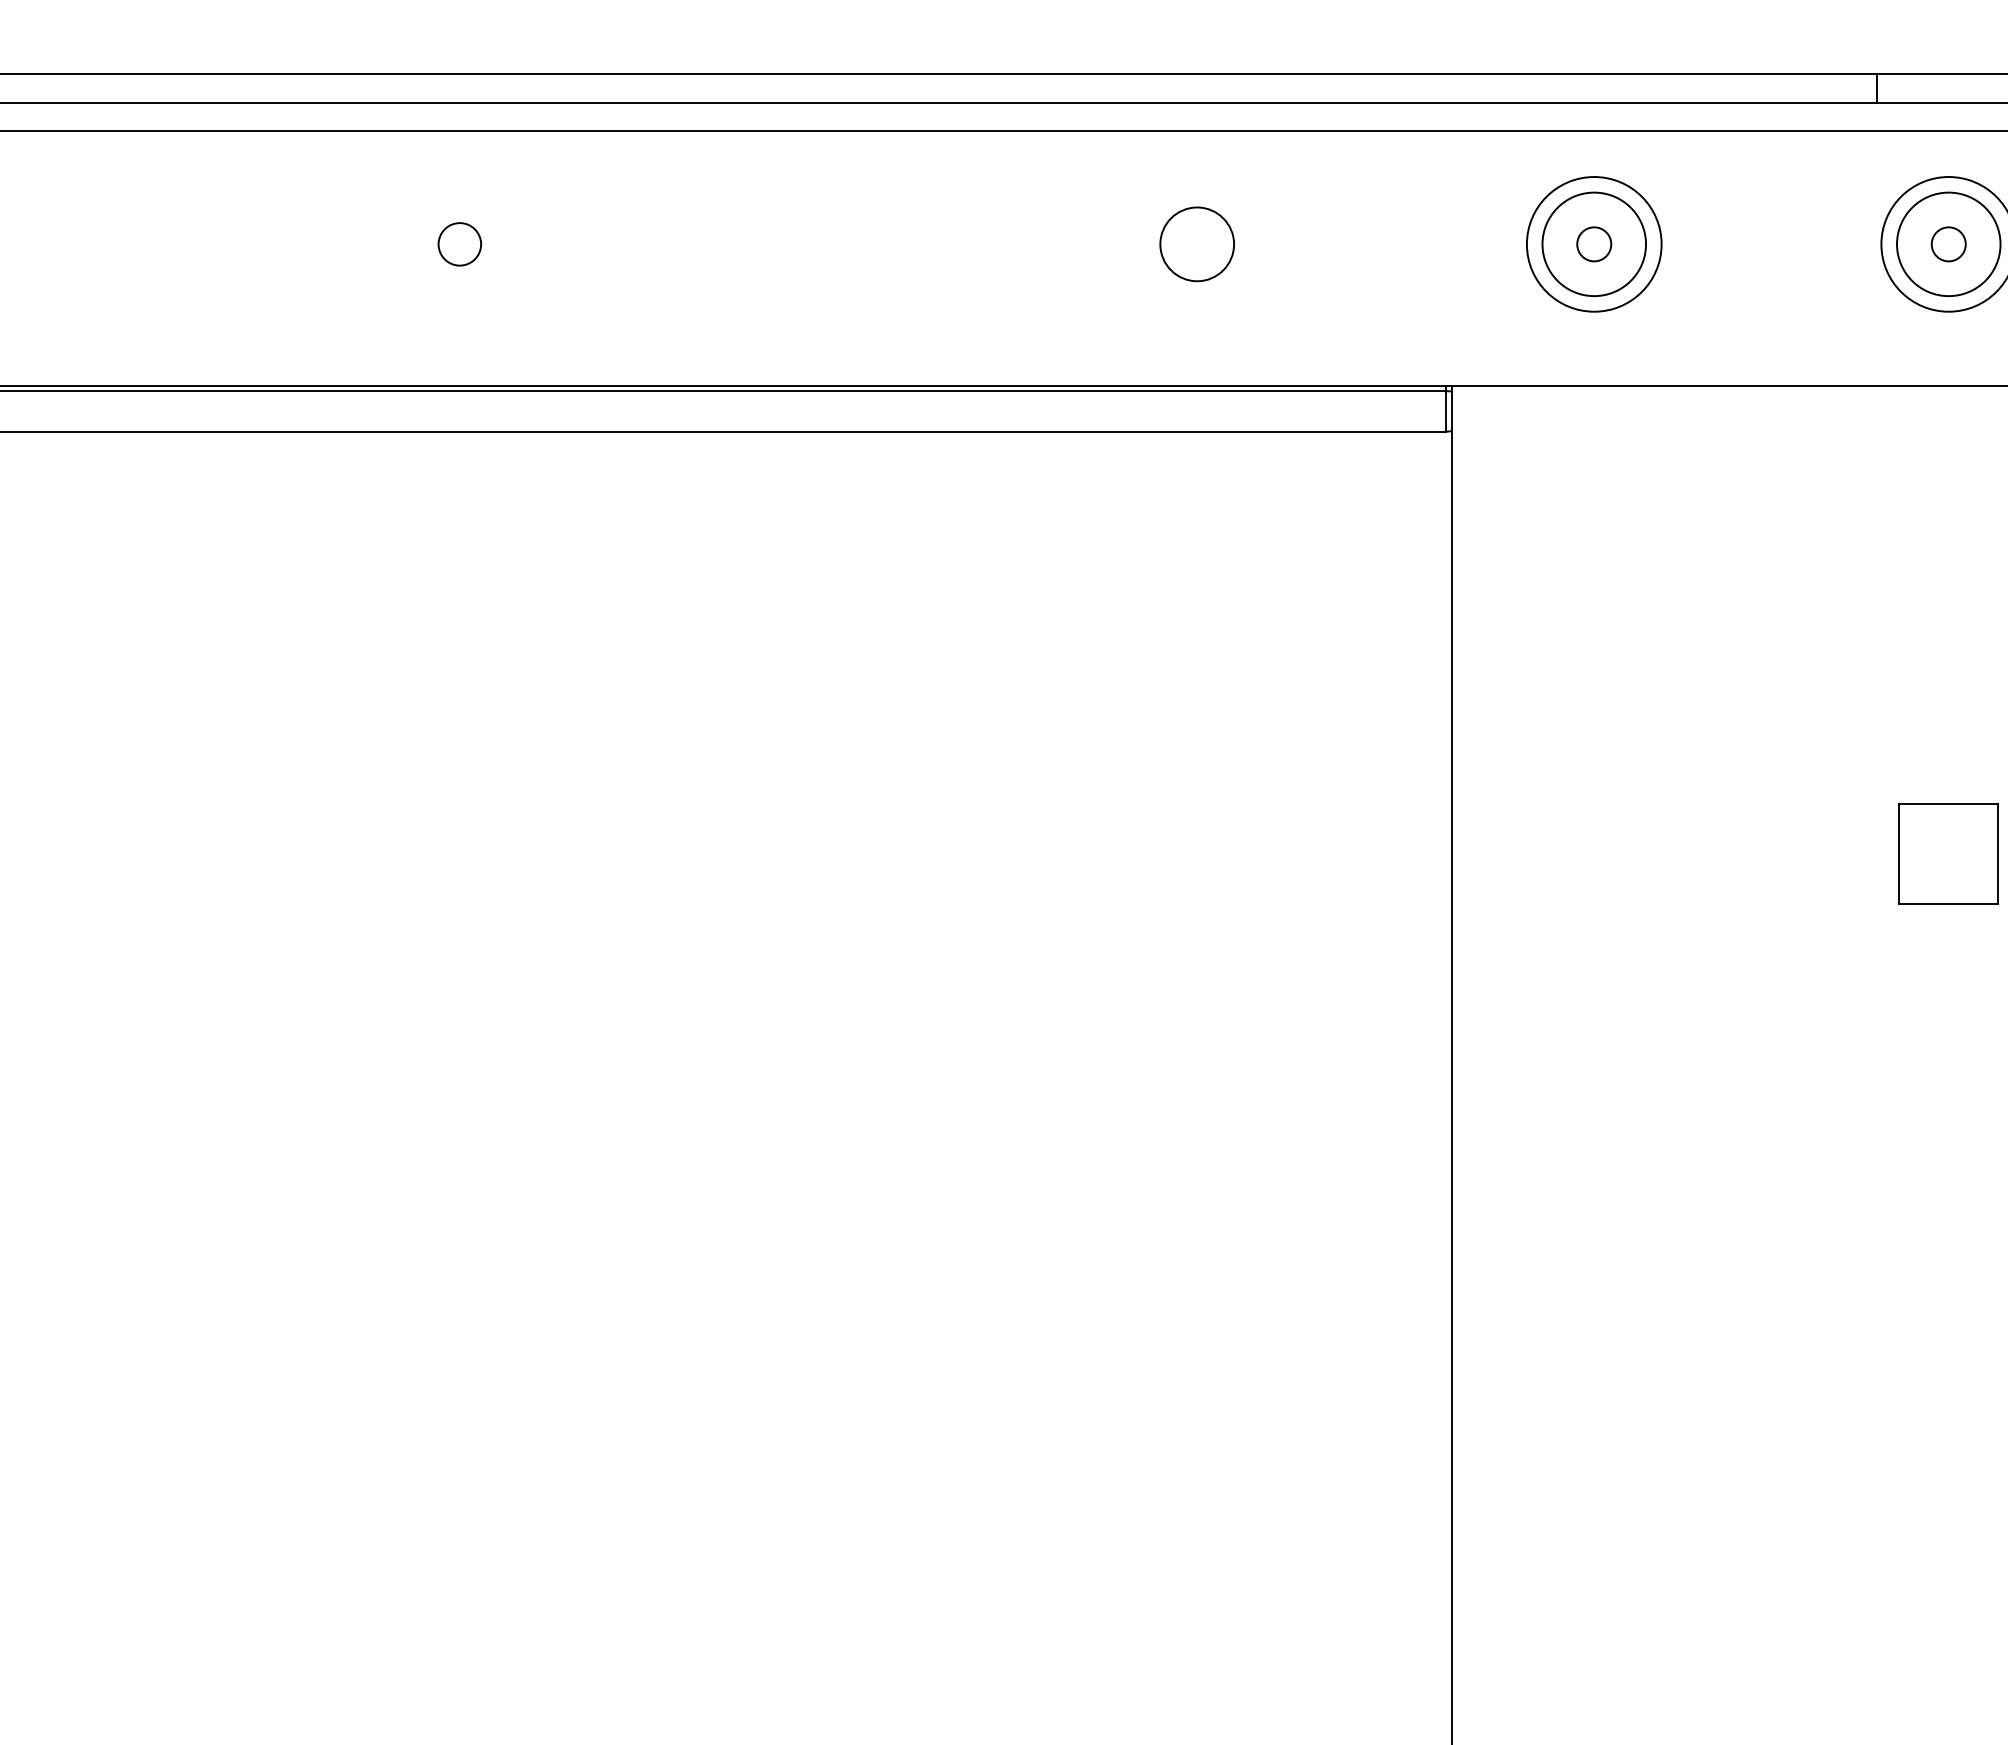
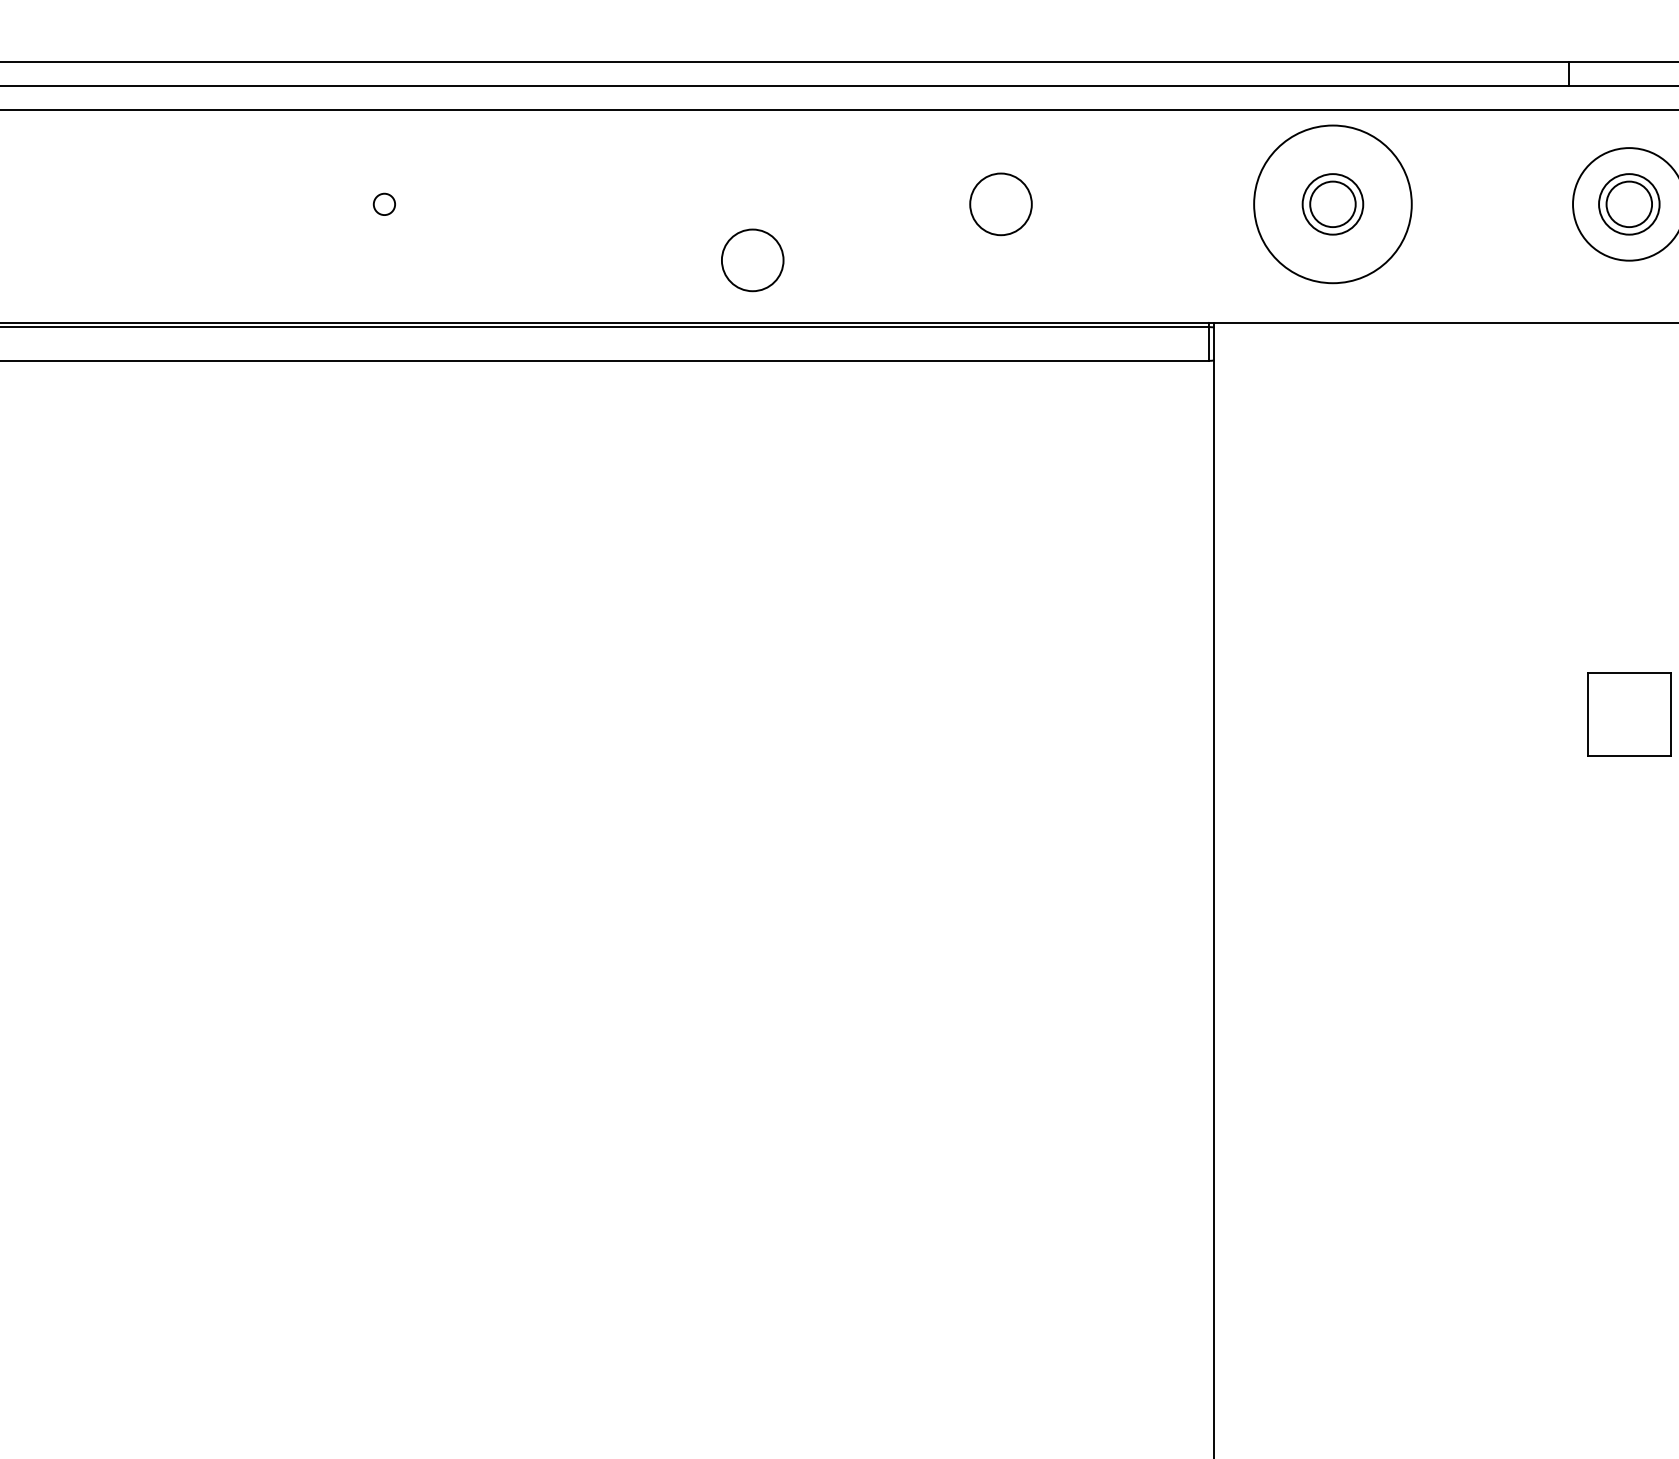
circle: (459, 244) -> (384, 204), size x0.6
circle: (1593, 244) -> (1332, 204), size x1.4
circle: (1594, 244) -> (1333, 204), size x0.7
circle: (1594, 244) -> (1333, 204), size x1.6
circle: (1948, 244) -> (1629, 204), size x0.7
circle: (1948, 244) -> (1629, 204), size x1.6
circle: (899, 311) -> (752, 260), added

